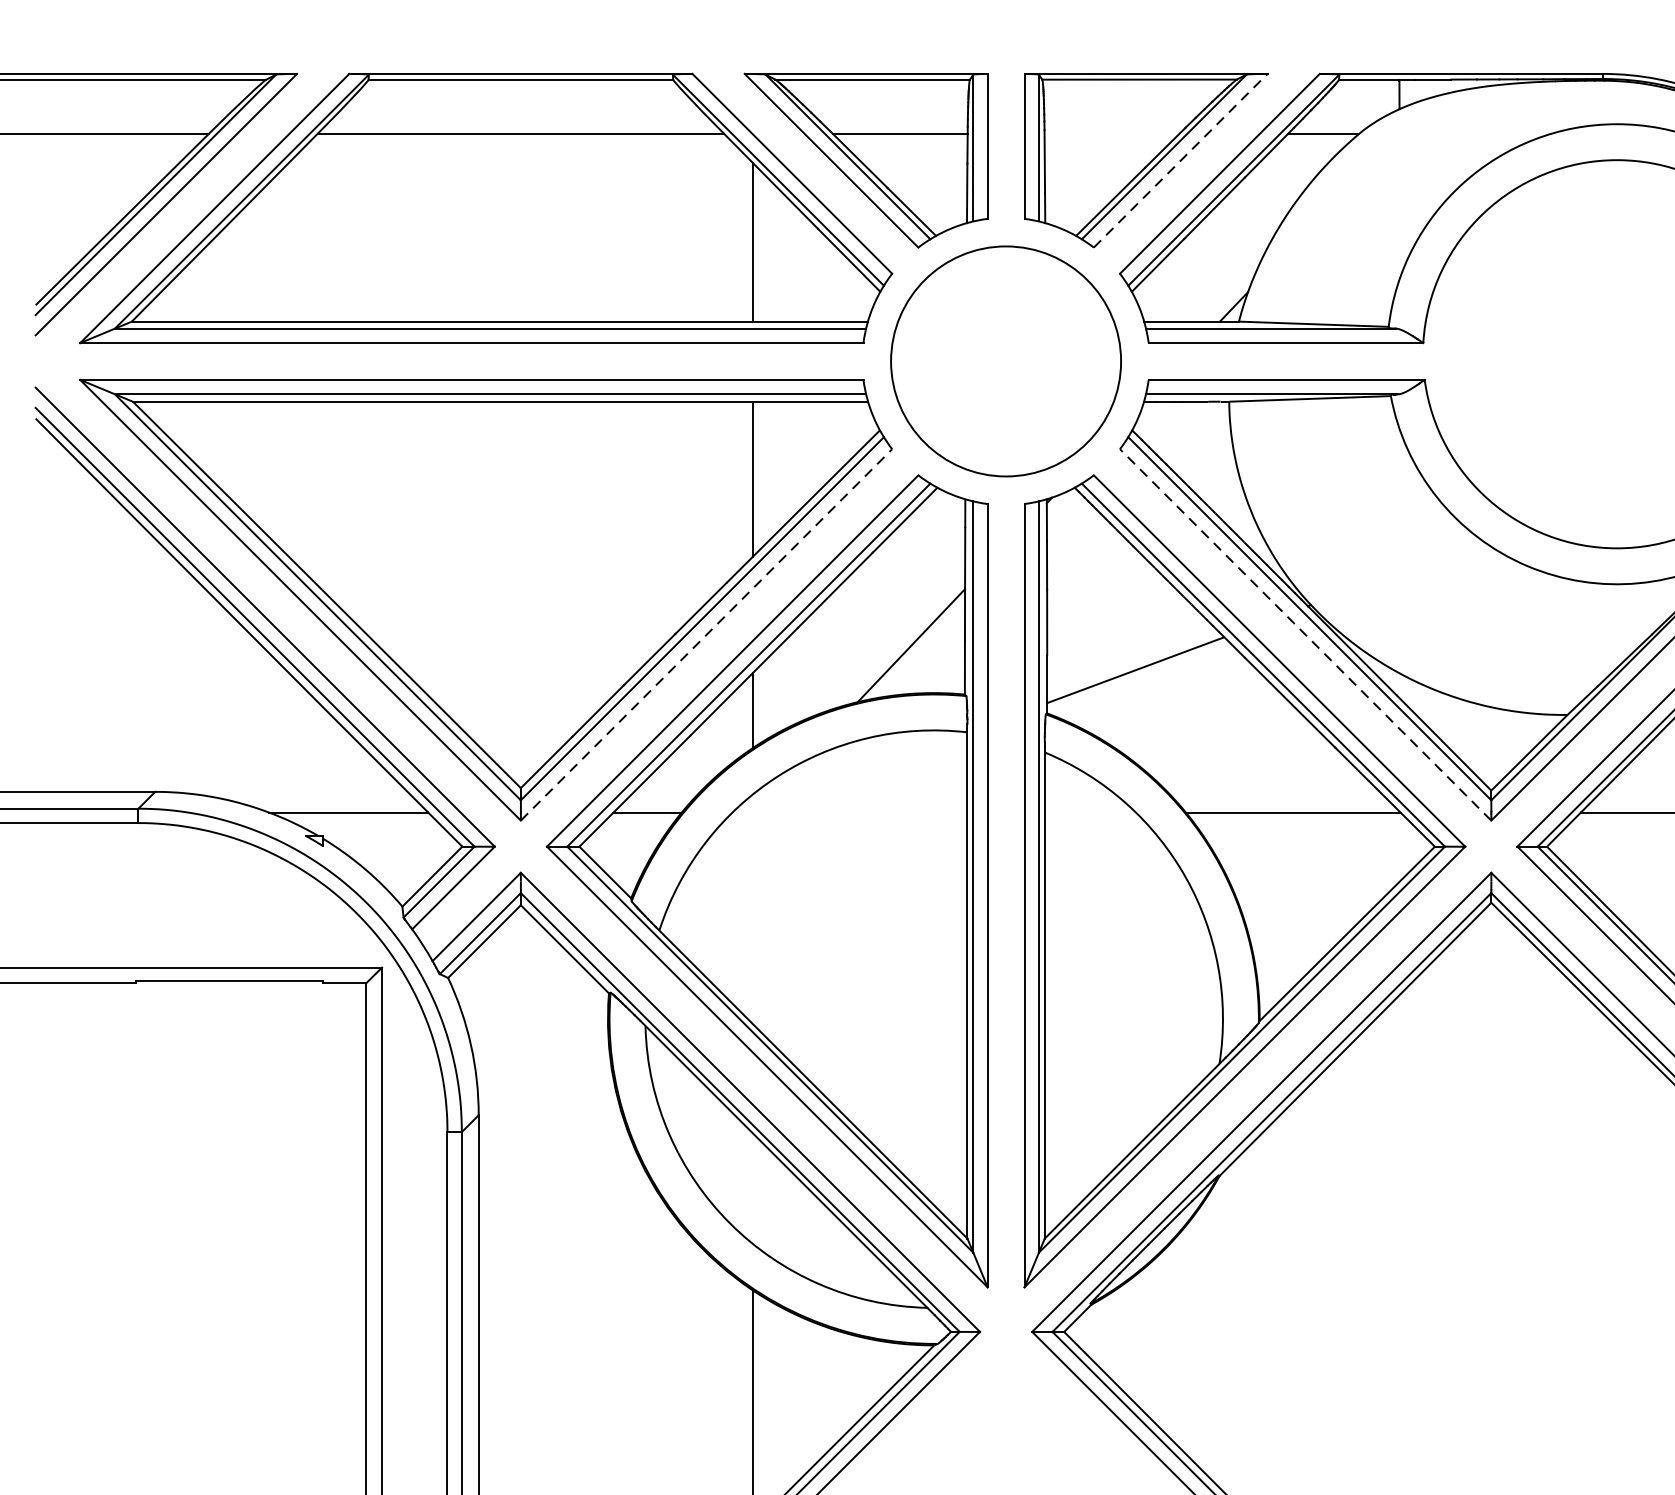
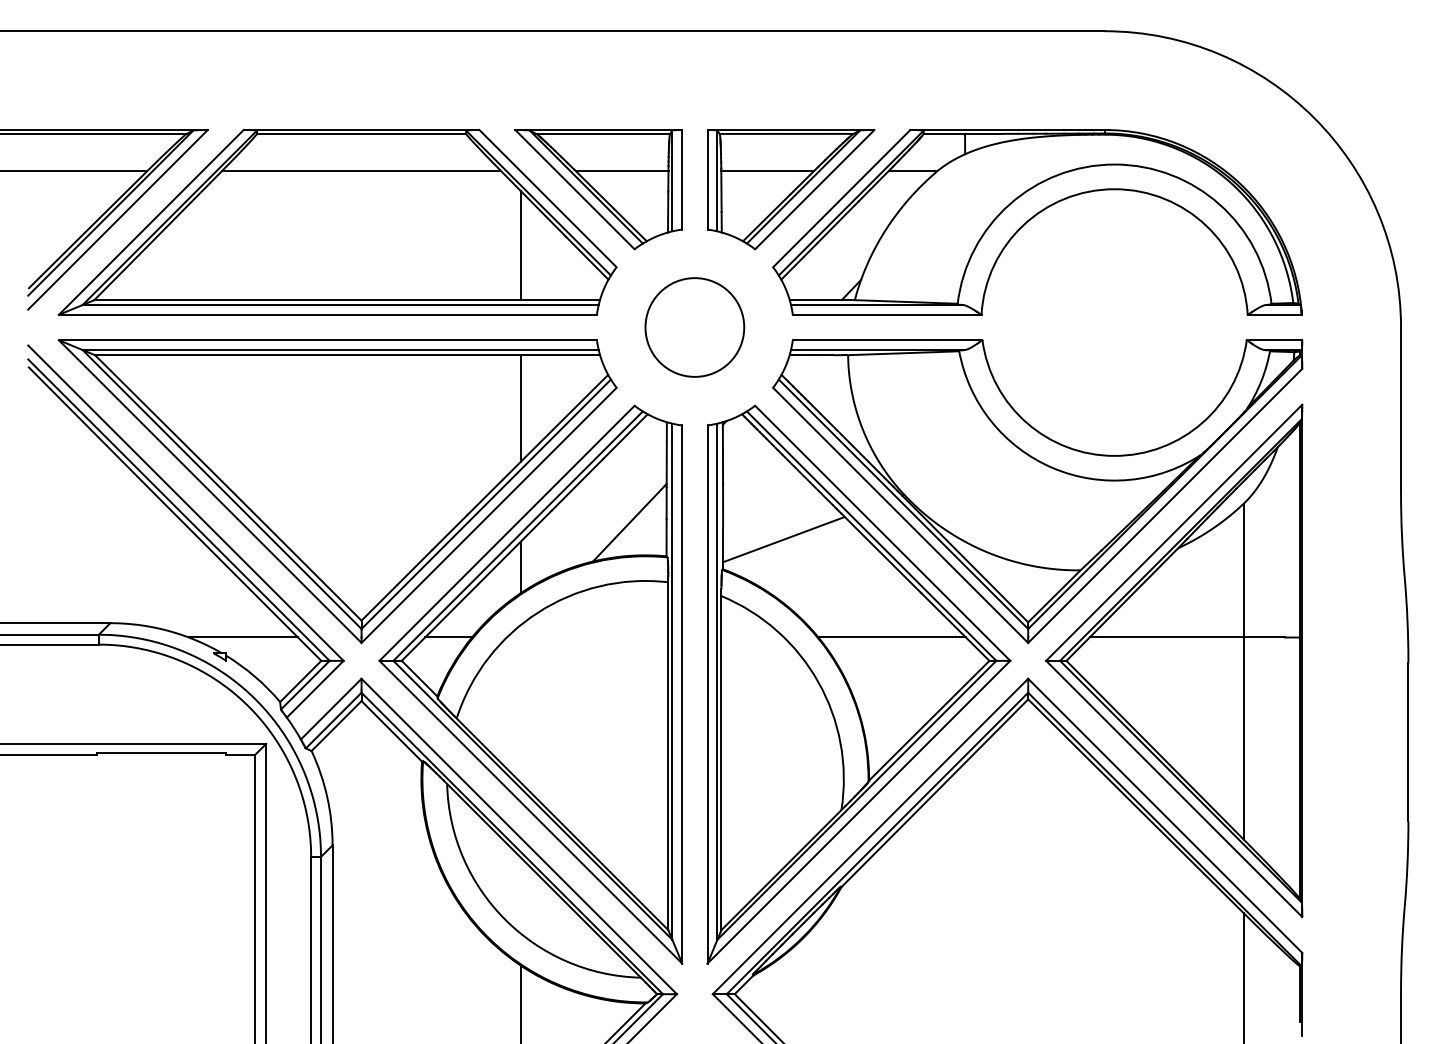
line: (1111, 134) -> (767, 171), added
line: (1181, 160) -> (815, 189), dashed -> solid
circle: (1005, 361) -> (694, 327), size x0.62
line: (707, 635) -> (489, 515), dashed -> solid
line: (1305, 635) -> (900, 515), dashed -> solid

